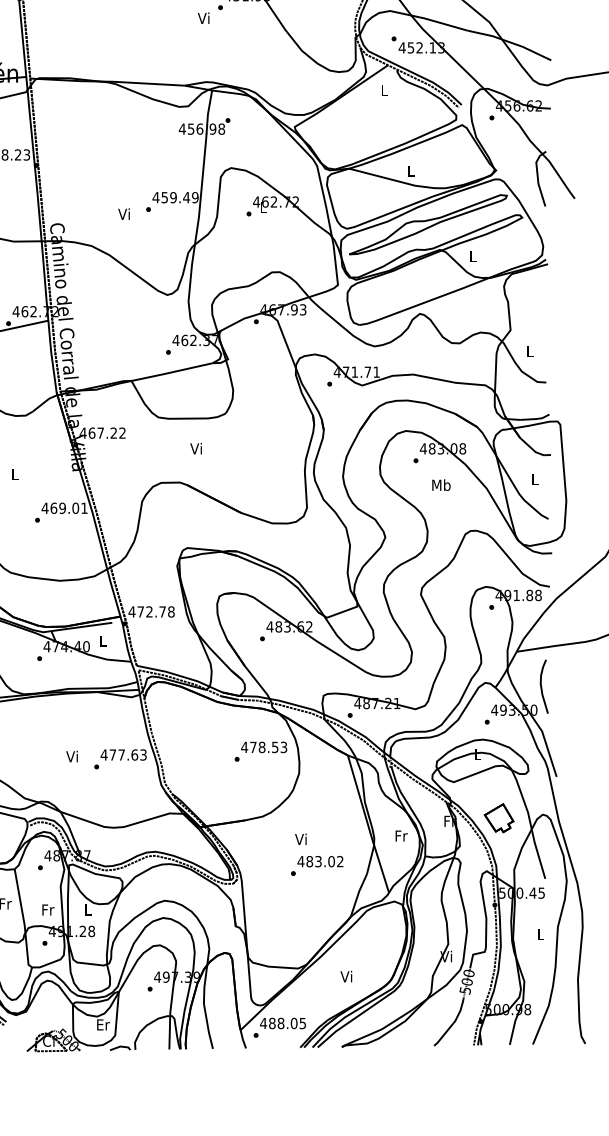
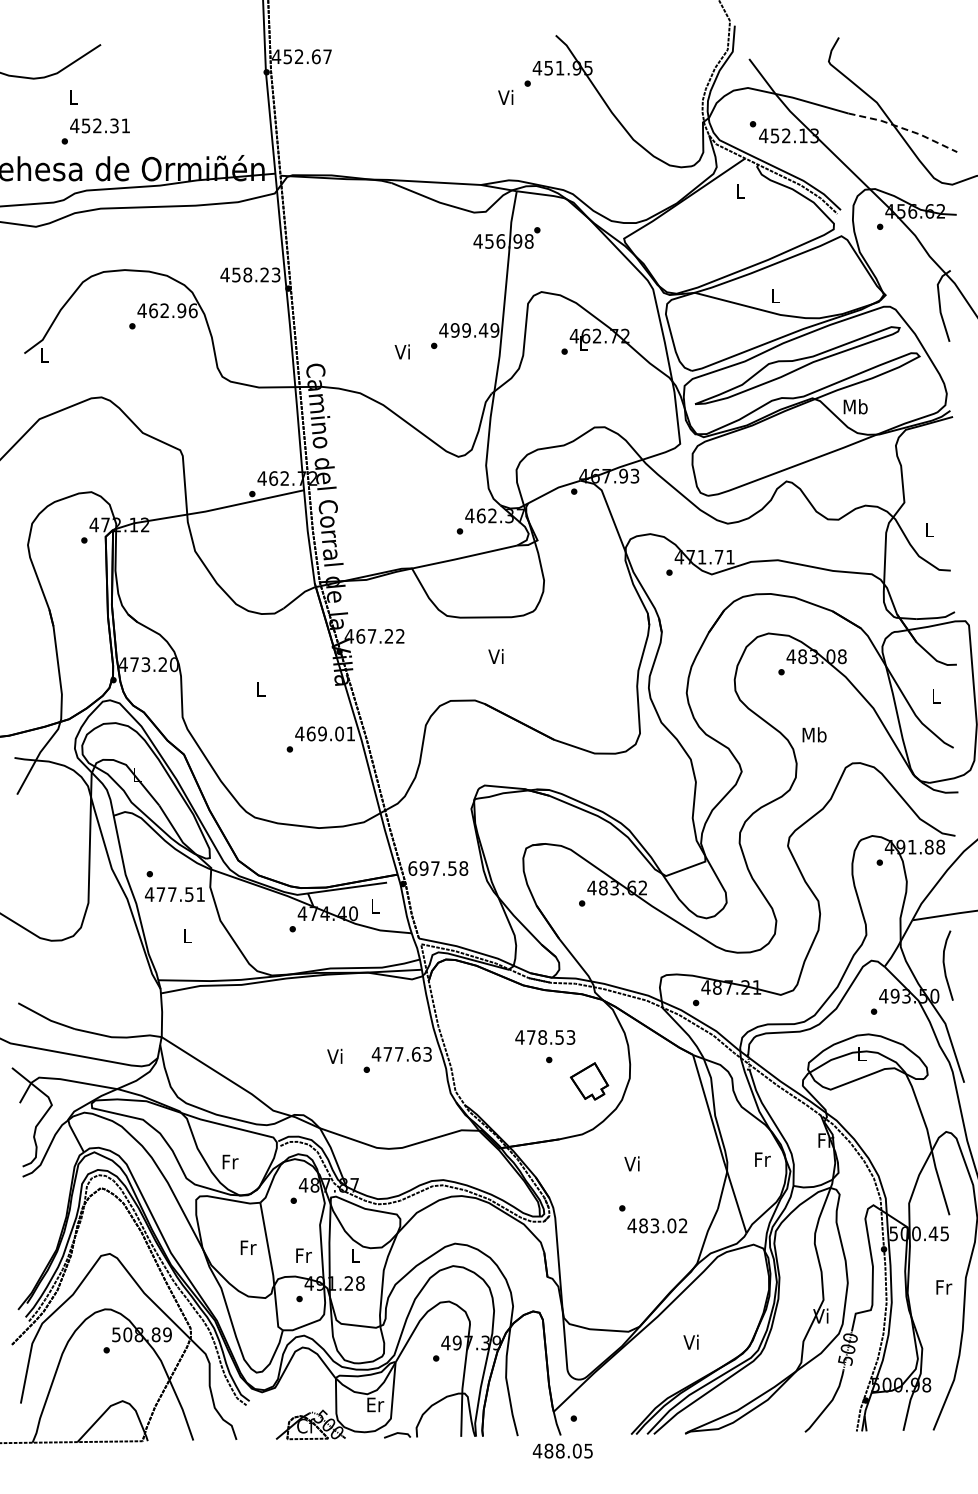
line: (510, 42) -> (904, 128), solid -> dashed
text: (164, 197) -> (454, 330), 459.49 -> 499.49
text: (472, 256) -> (855, 406), L -> Mb
text: (441, 484) -> (814, 734), moved
text: (147, 611) -> (432, 868), 472.78 -> 697.58
text: (264, 747) -> (545, 1037), moved
part: (499, 818) -> (589, 1081), moved
text: (320, 861) -> (657, 1225), moved
text: (541, 934) -> (944, 1287), L -> Fr
text: (282, 1023) -> (562, 1450), moved

